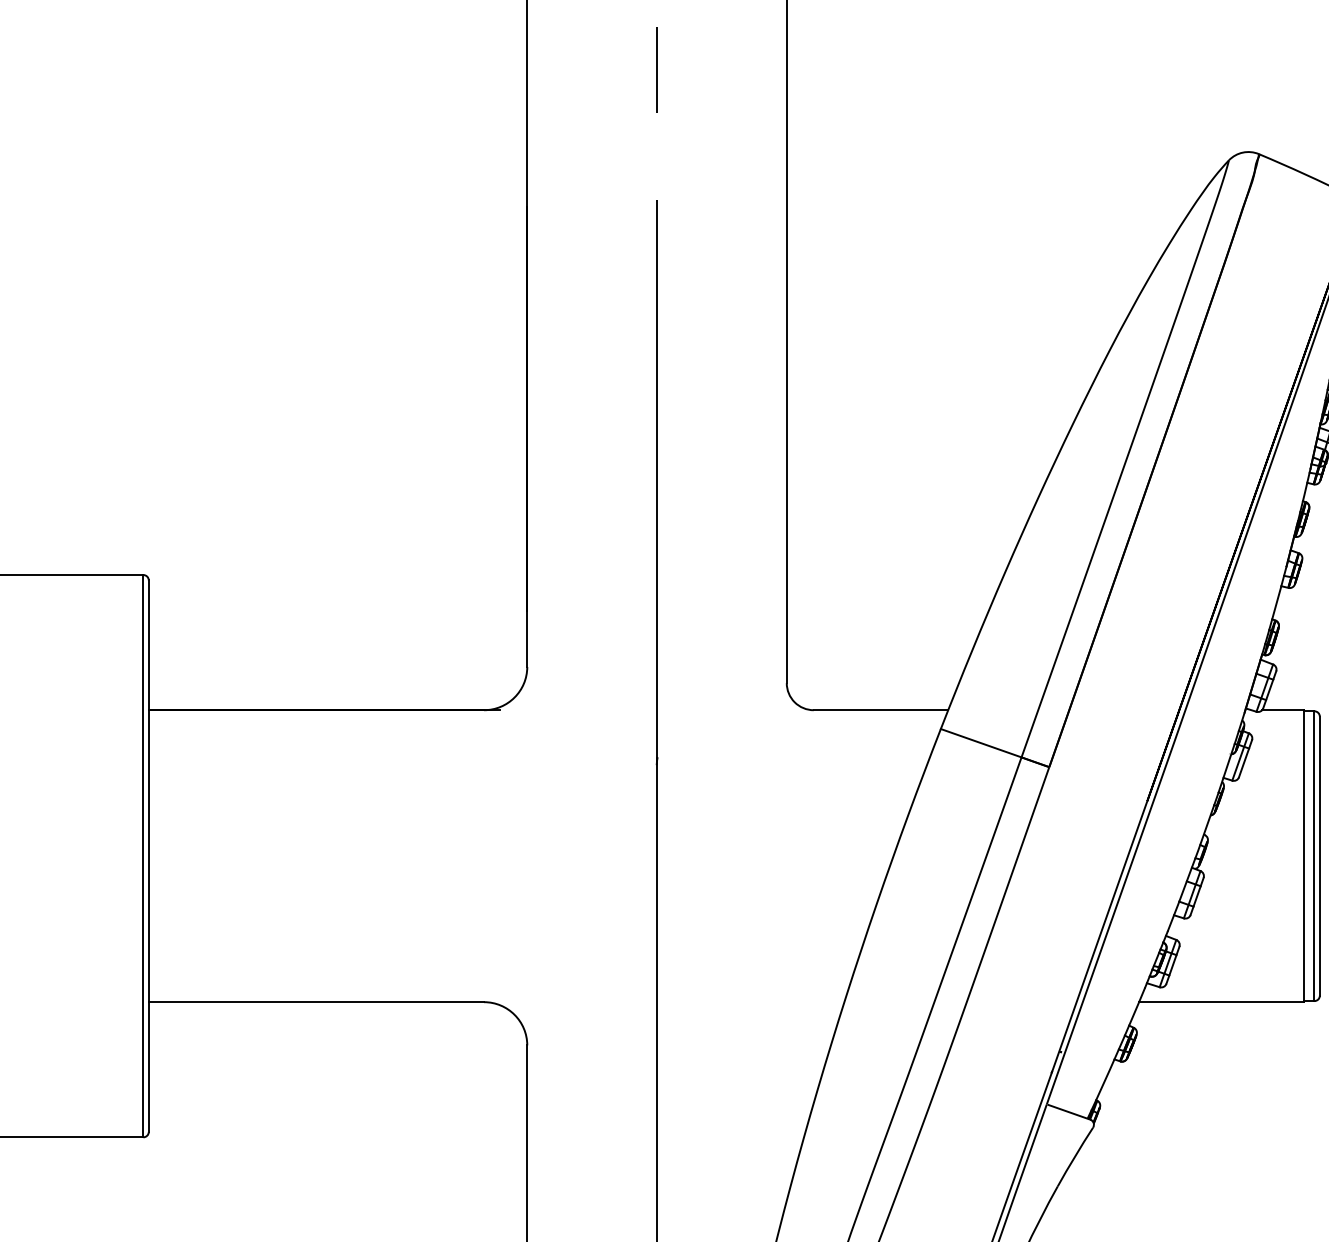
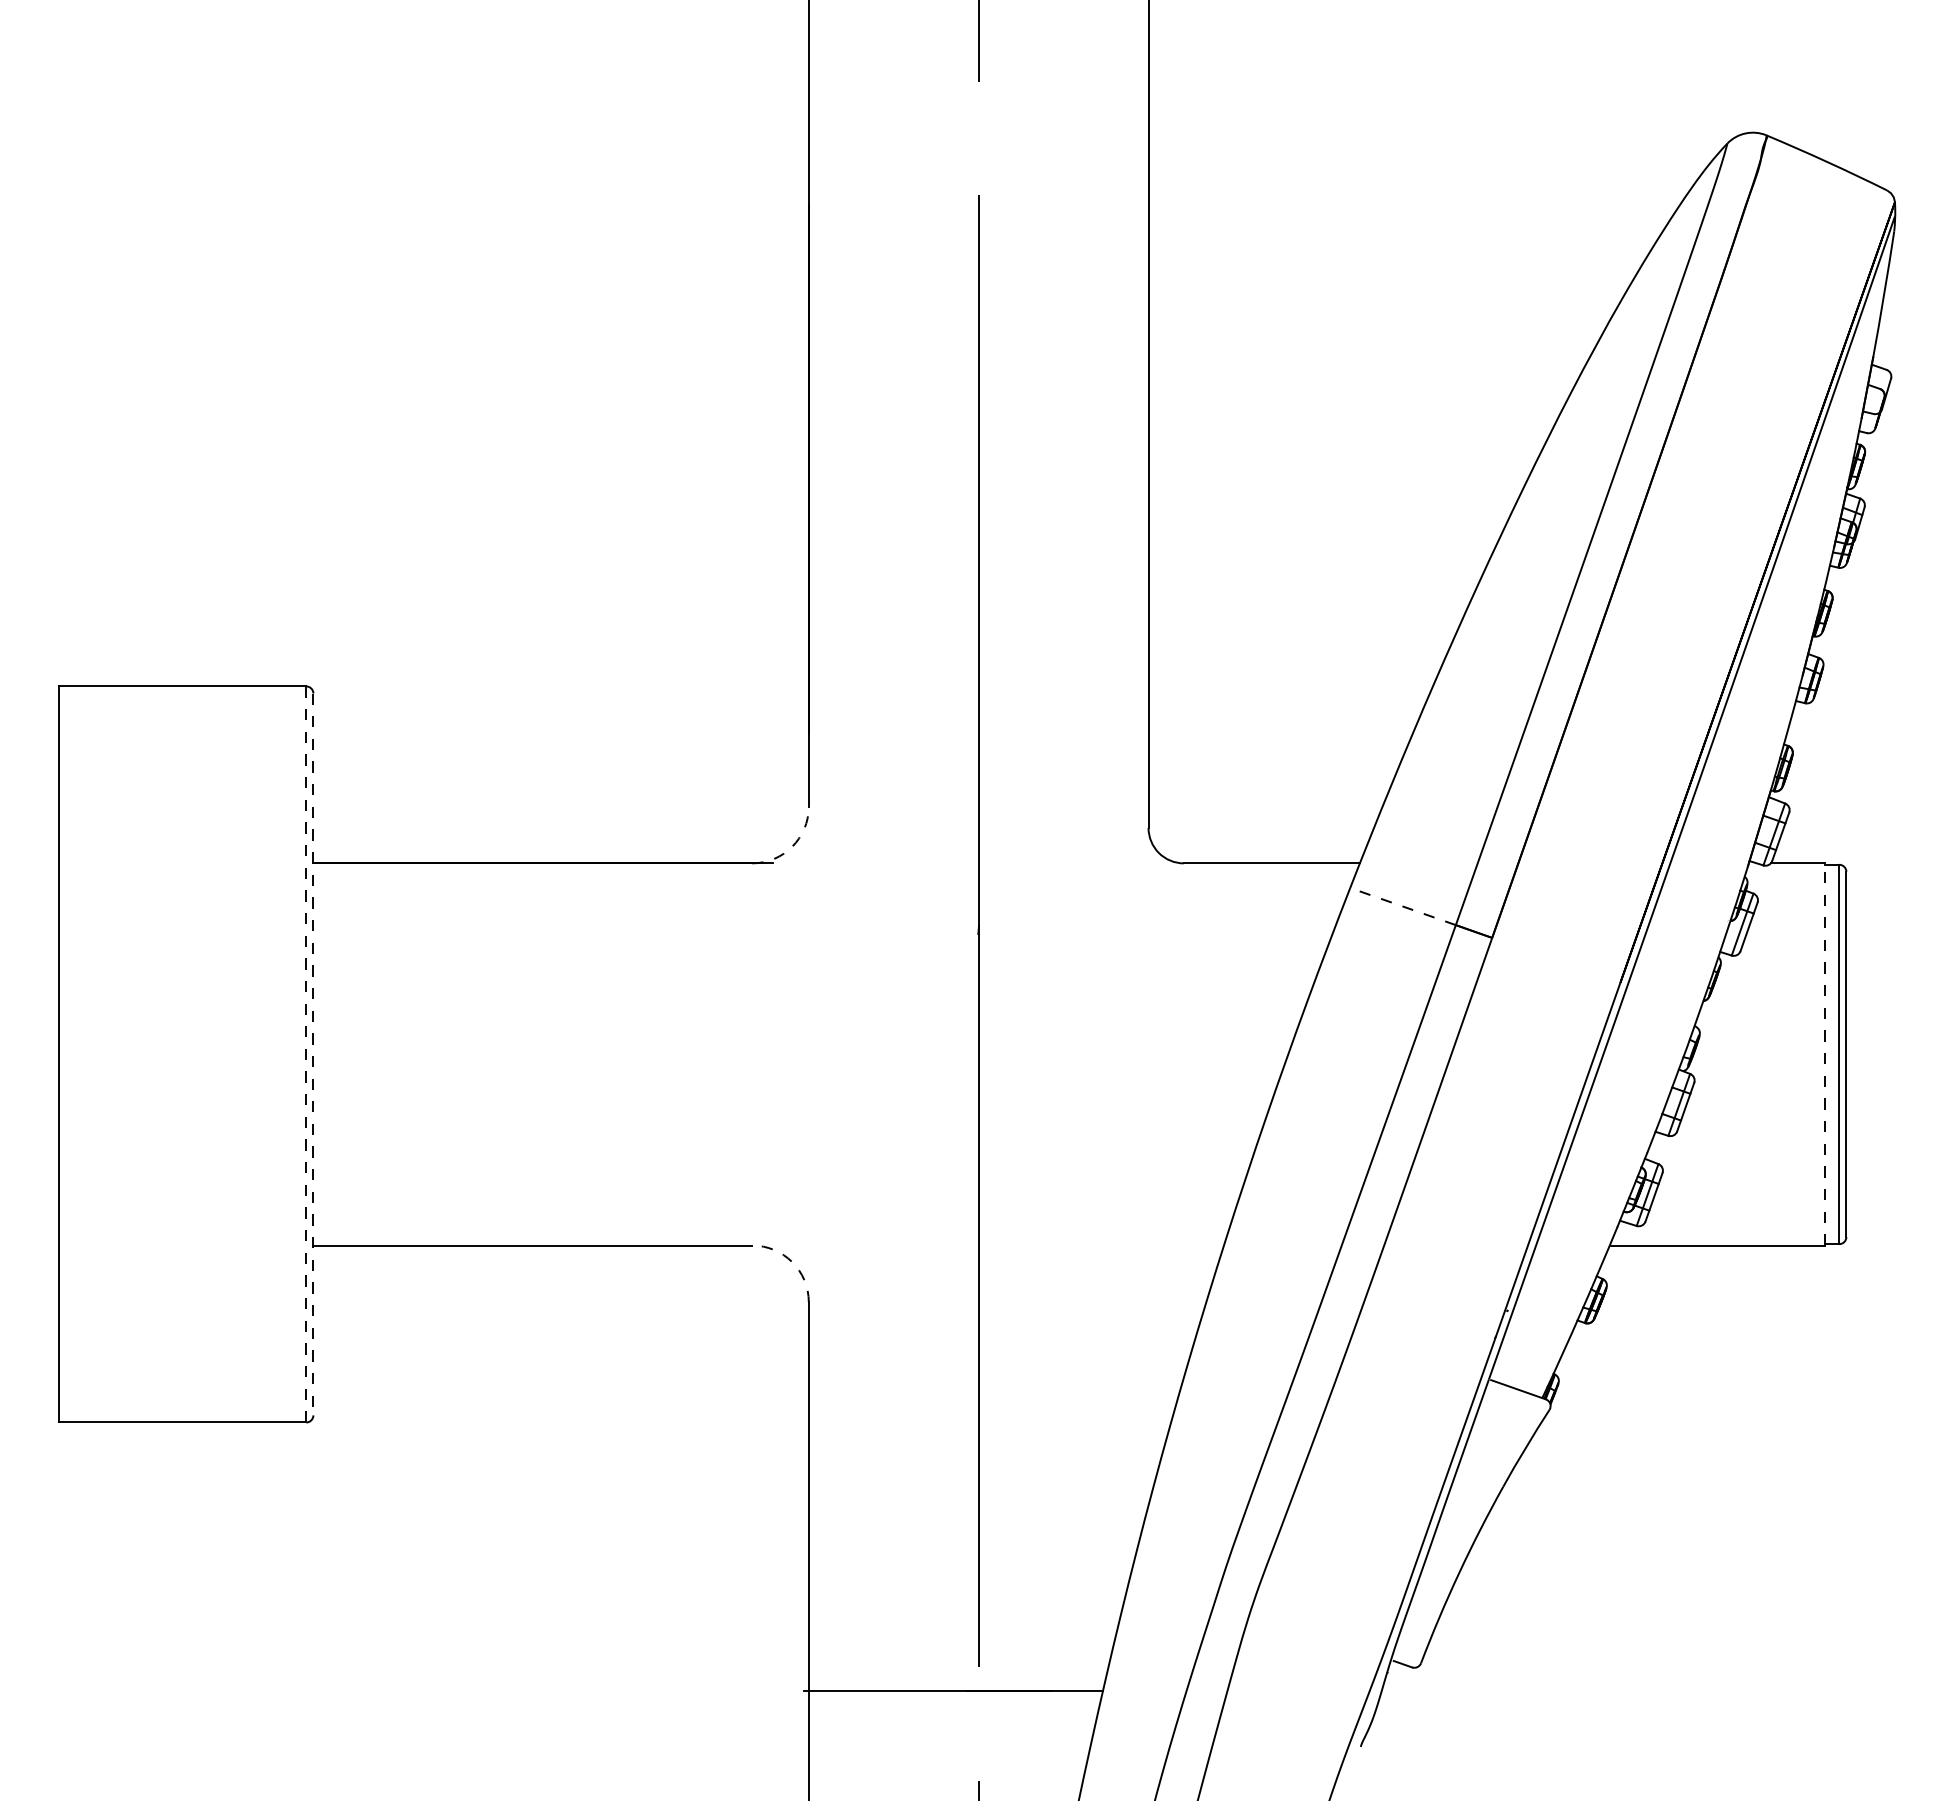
arc: (514, 697) -> (792, 846), solid -> dashed
line: (981, 743) -> (1403, 906), solid -> dashed
line: (1303, 855) -> (1825, 1053), solid -> dashed
line: (143, 856) -> (306, 1054), solid -> dashed
line: (148, 856) -> (313, 1054), solid -> dashed
arc: (514, 1015) -> (792, 1262), solid -> dashed

